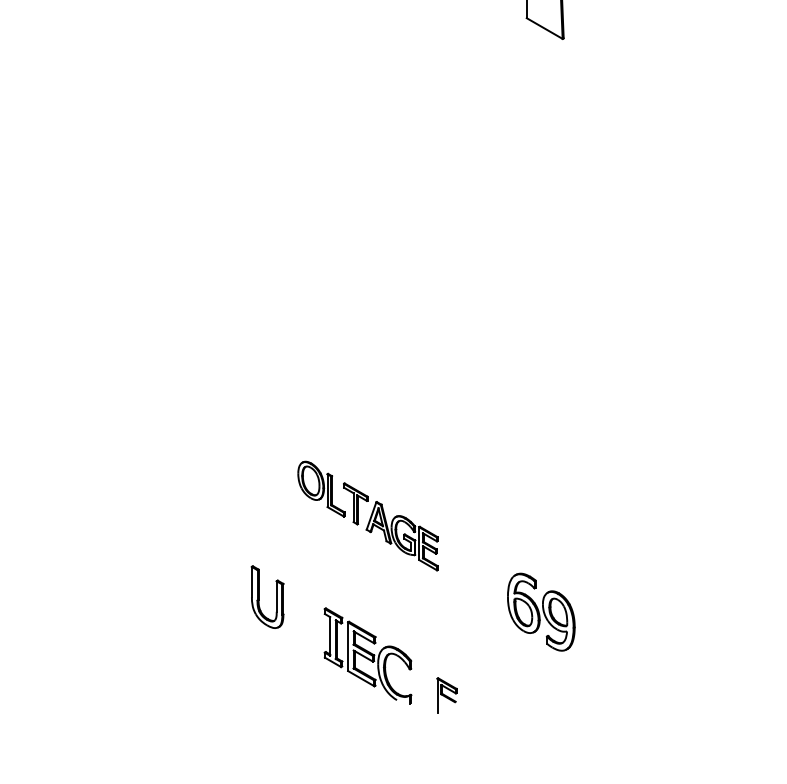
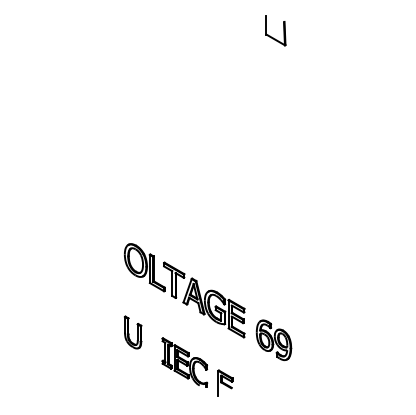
part: (367, 515) -> (184, 290), size x1.67
part: (447, 694) -> (225, 382), size x1.43

